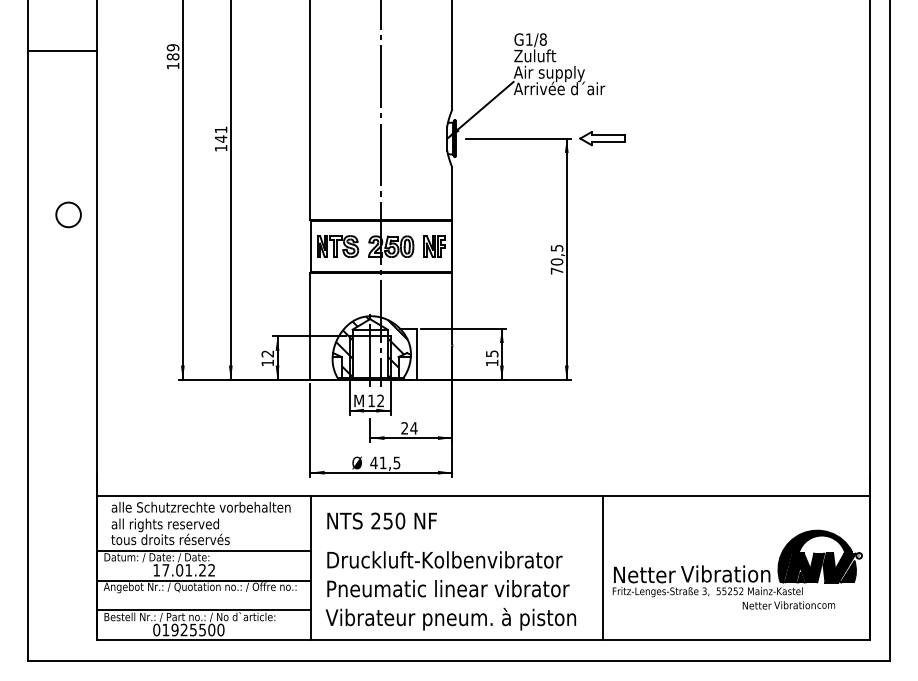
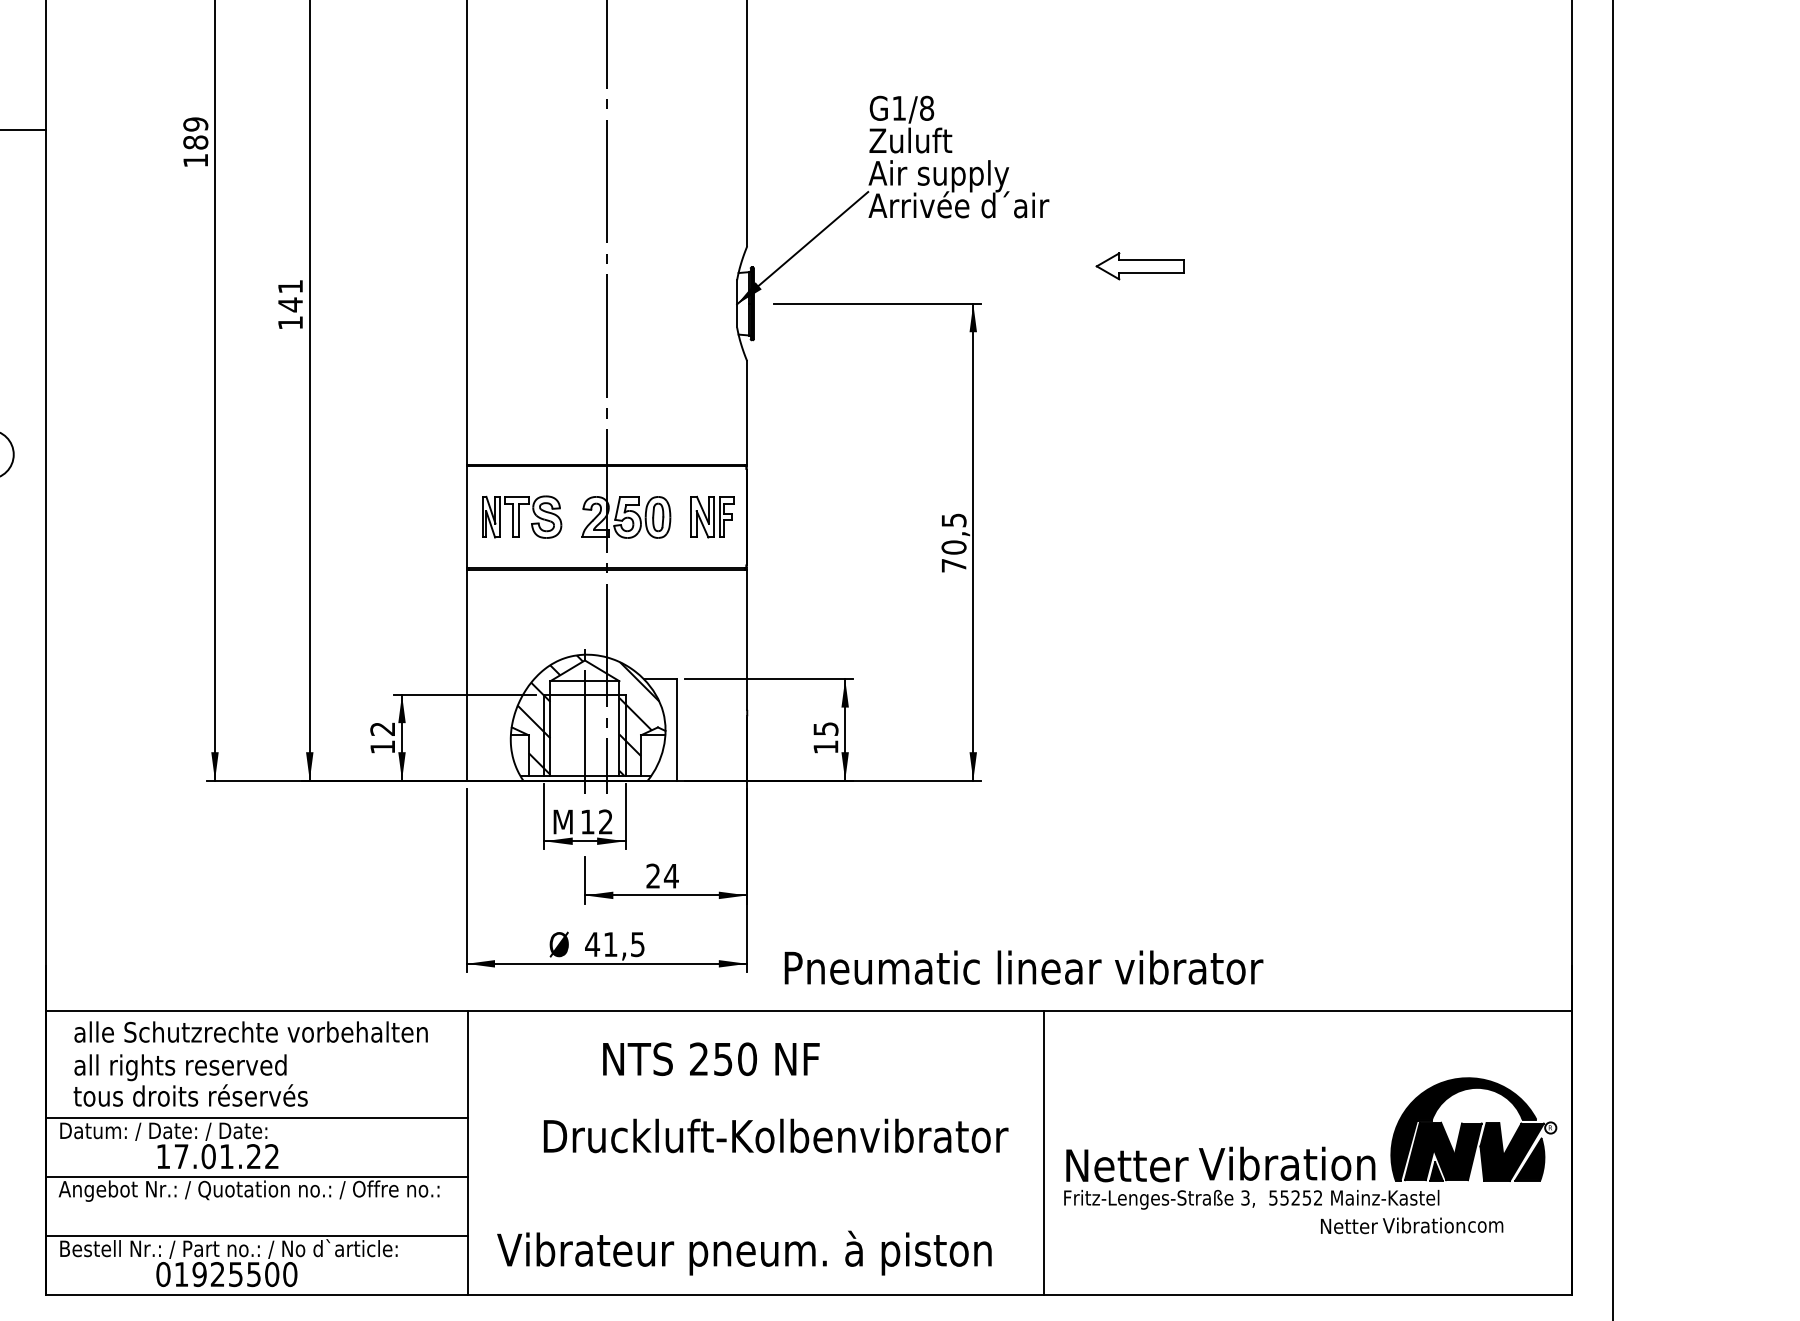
part: (602, 138) -> (1140, 266), moved
text: (381, 520) -> (710, 1058), moved
text: (444, 559) -> (775, 1135), moved
text: (448, 588) -> (1024, 967), moved

